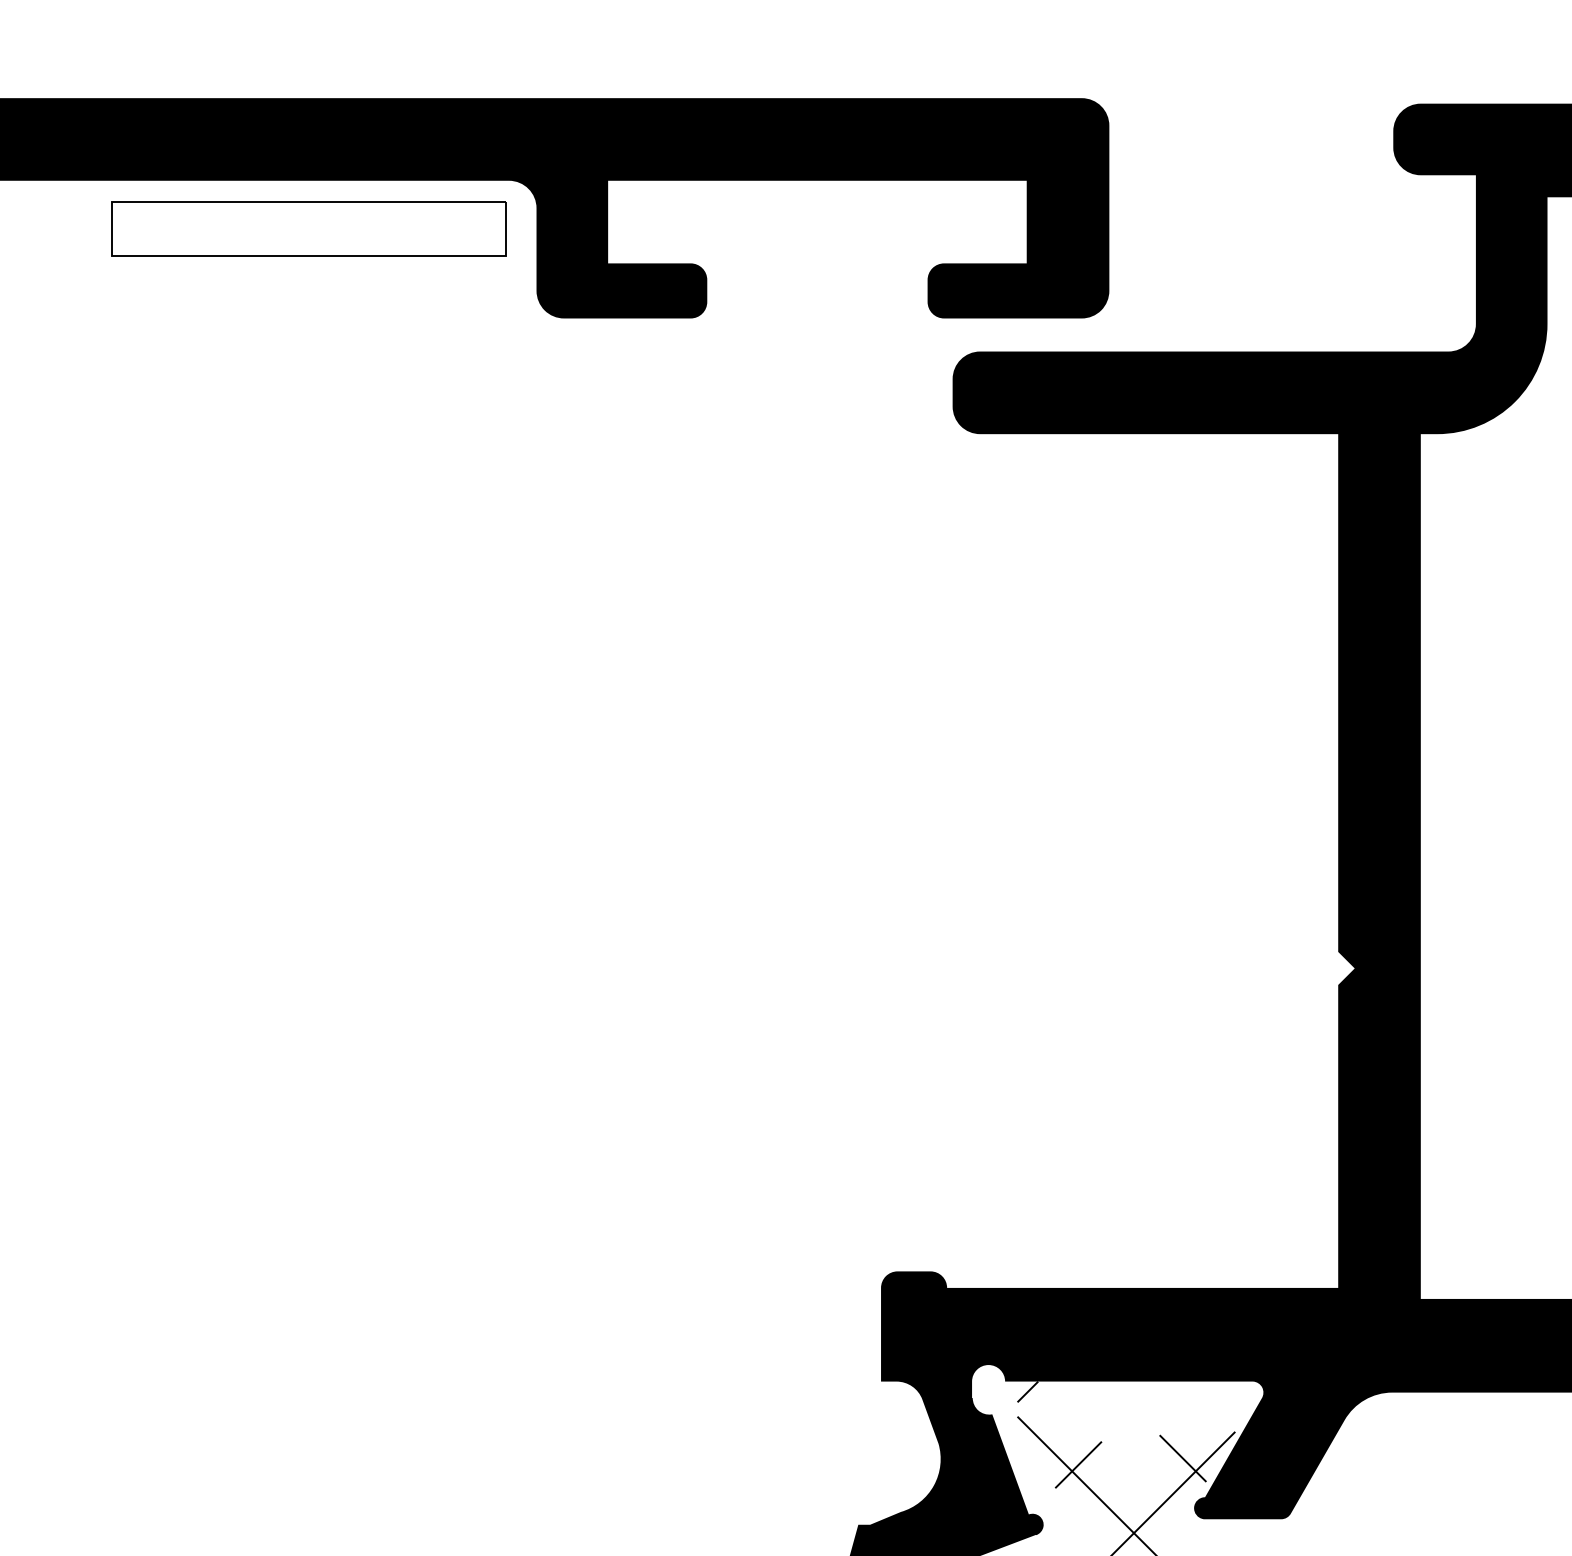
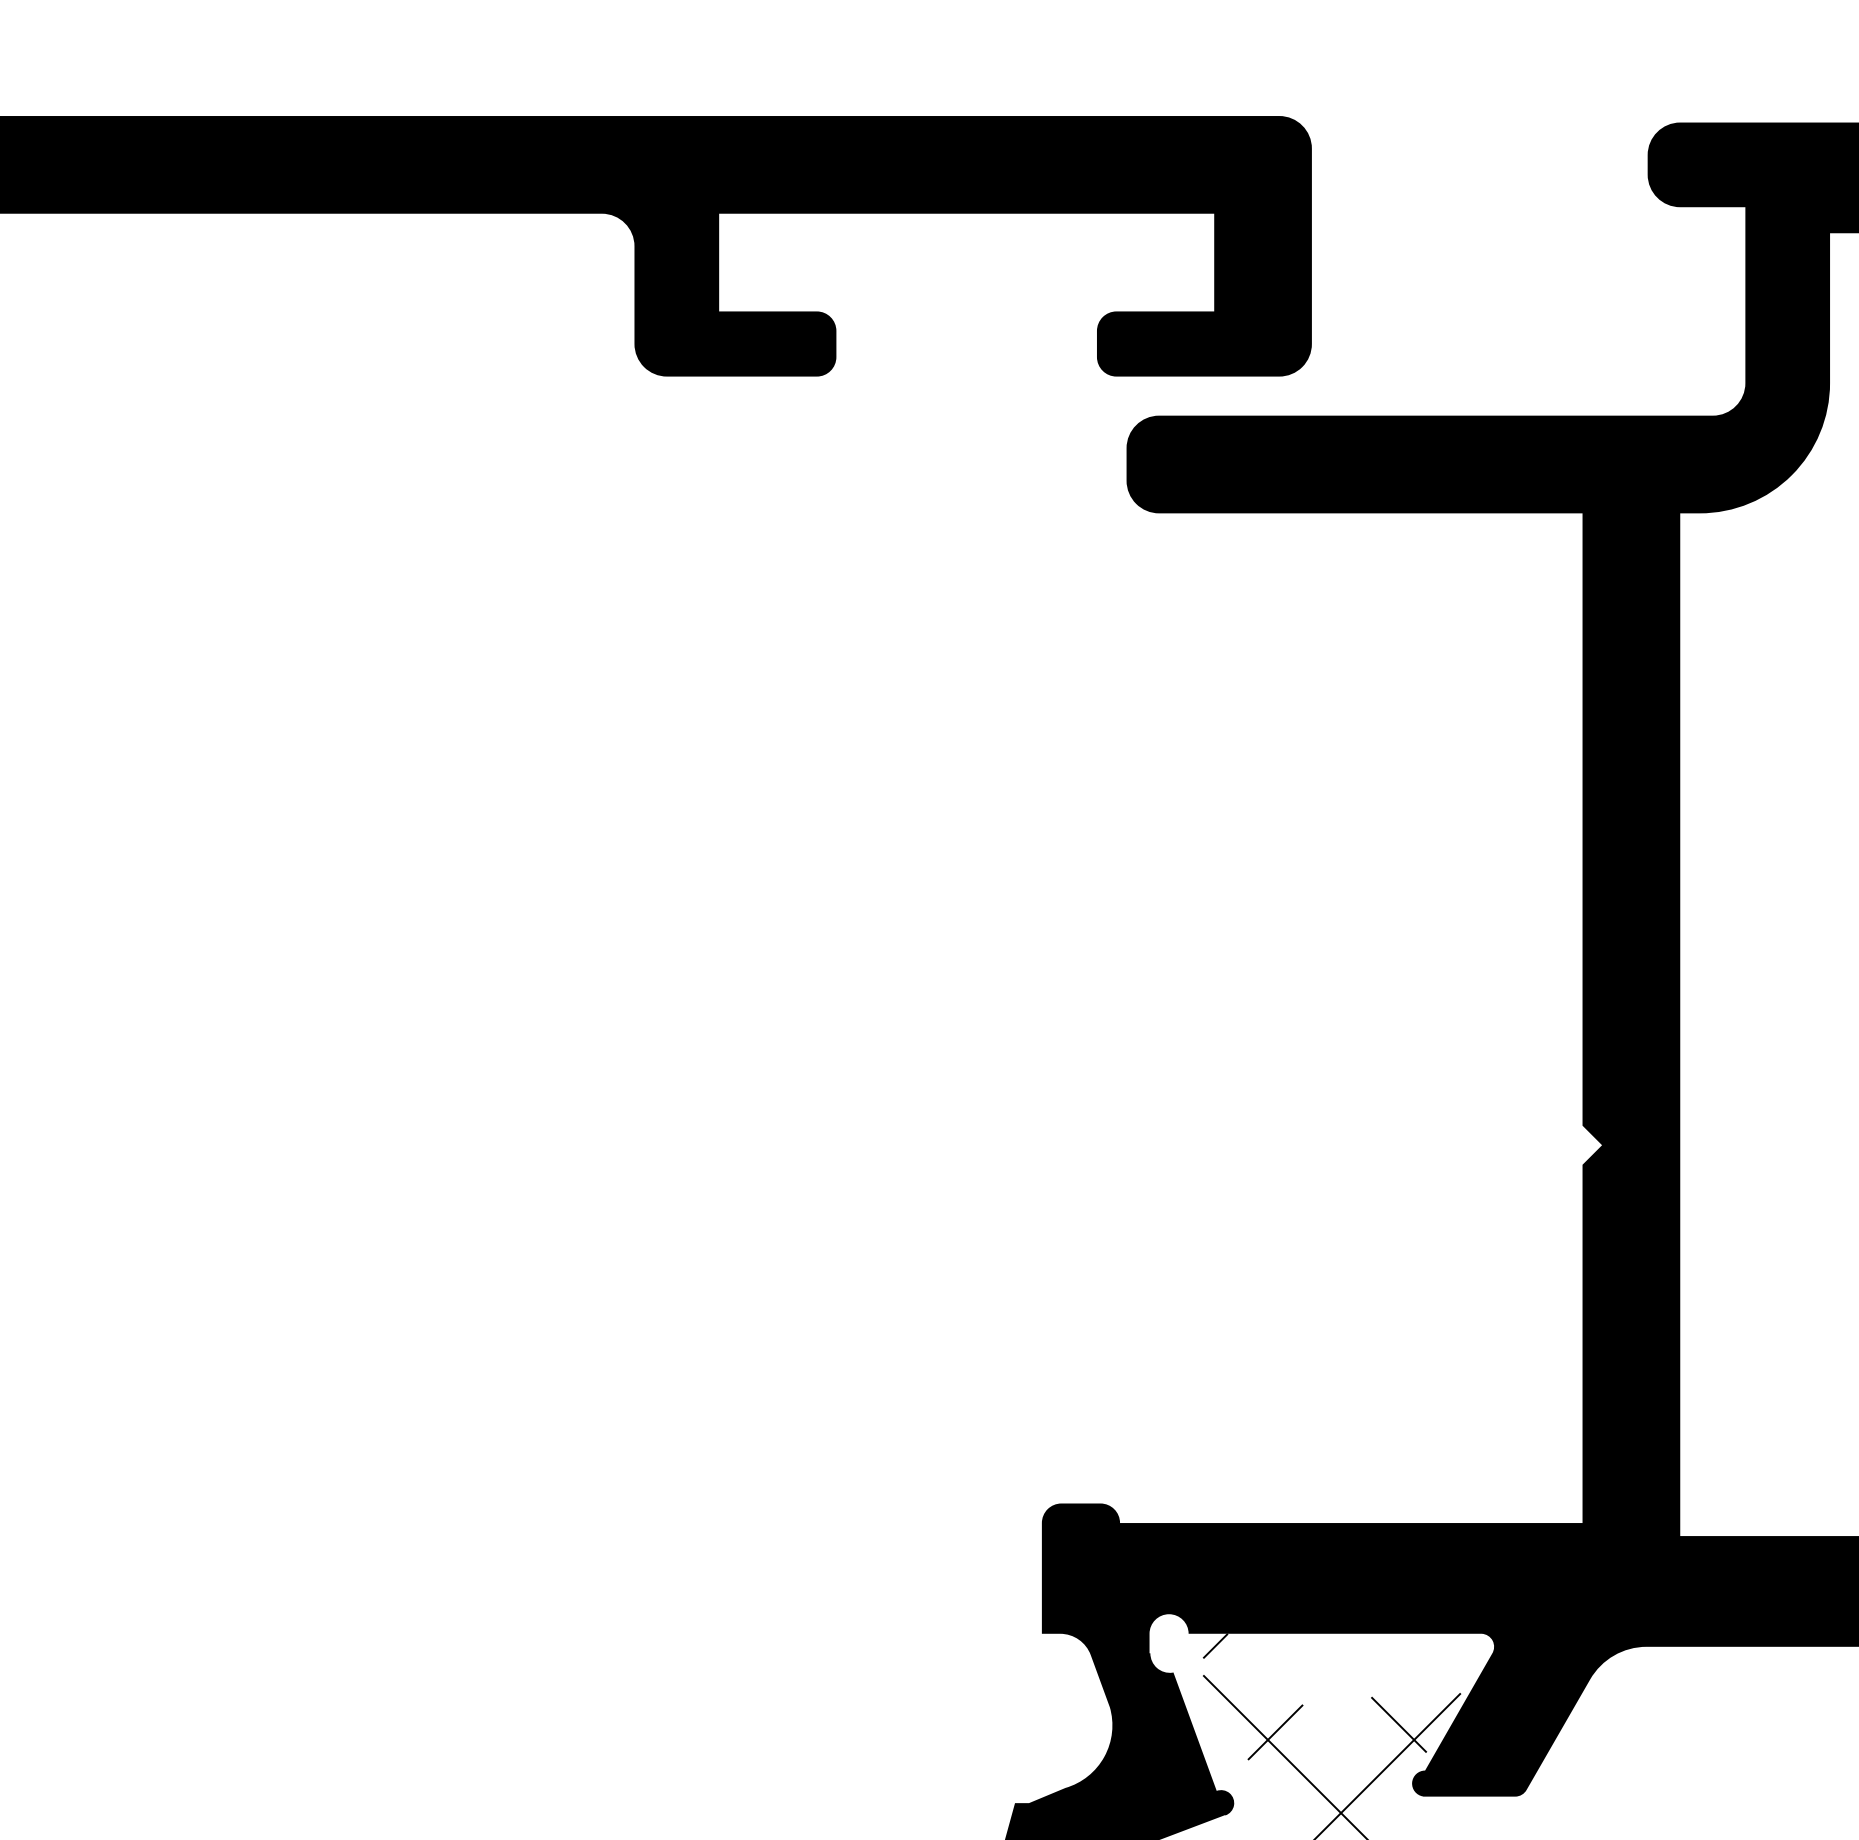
part: (308, 228) -> (364, 270), removed

